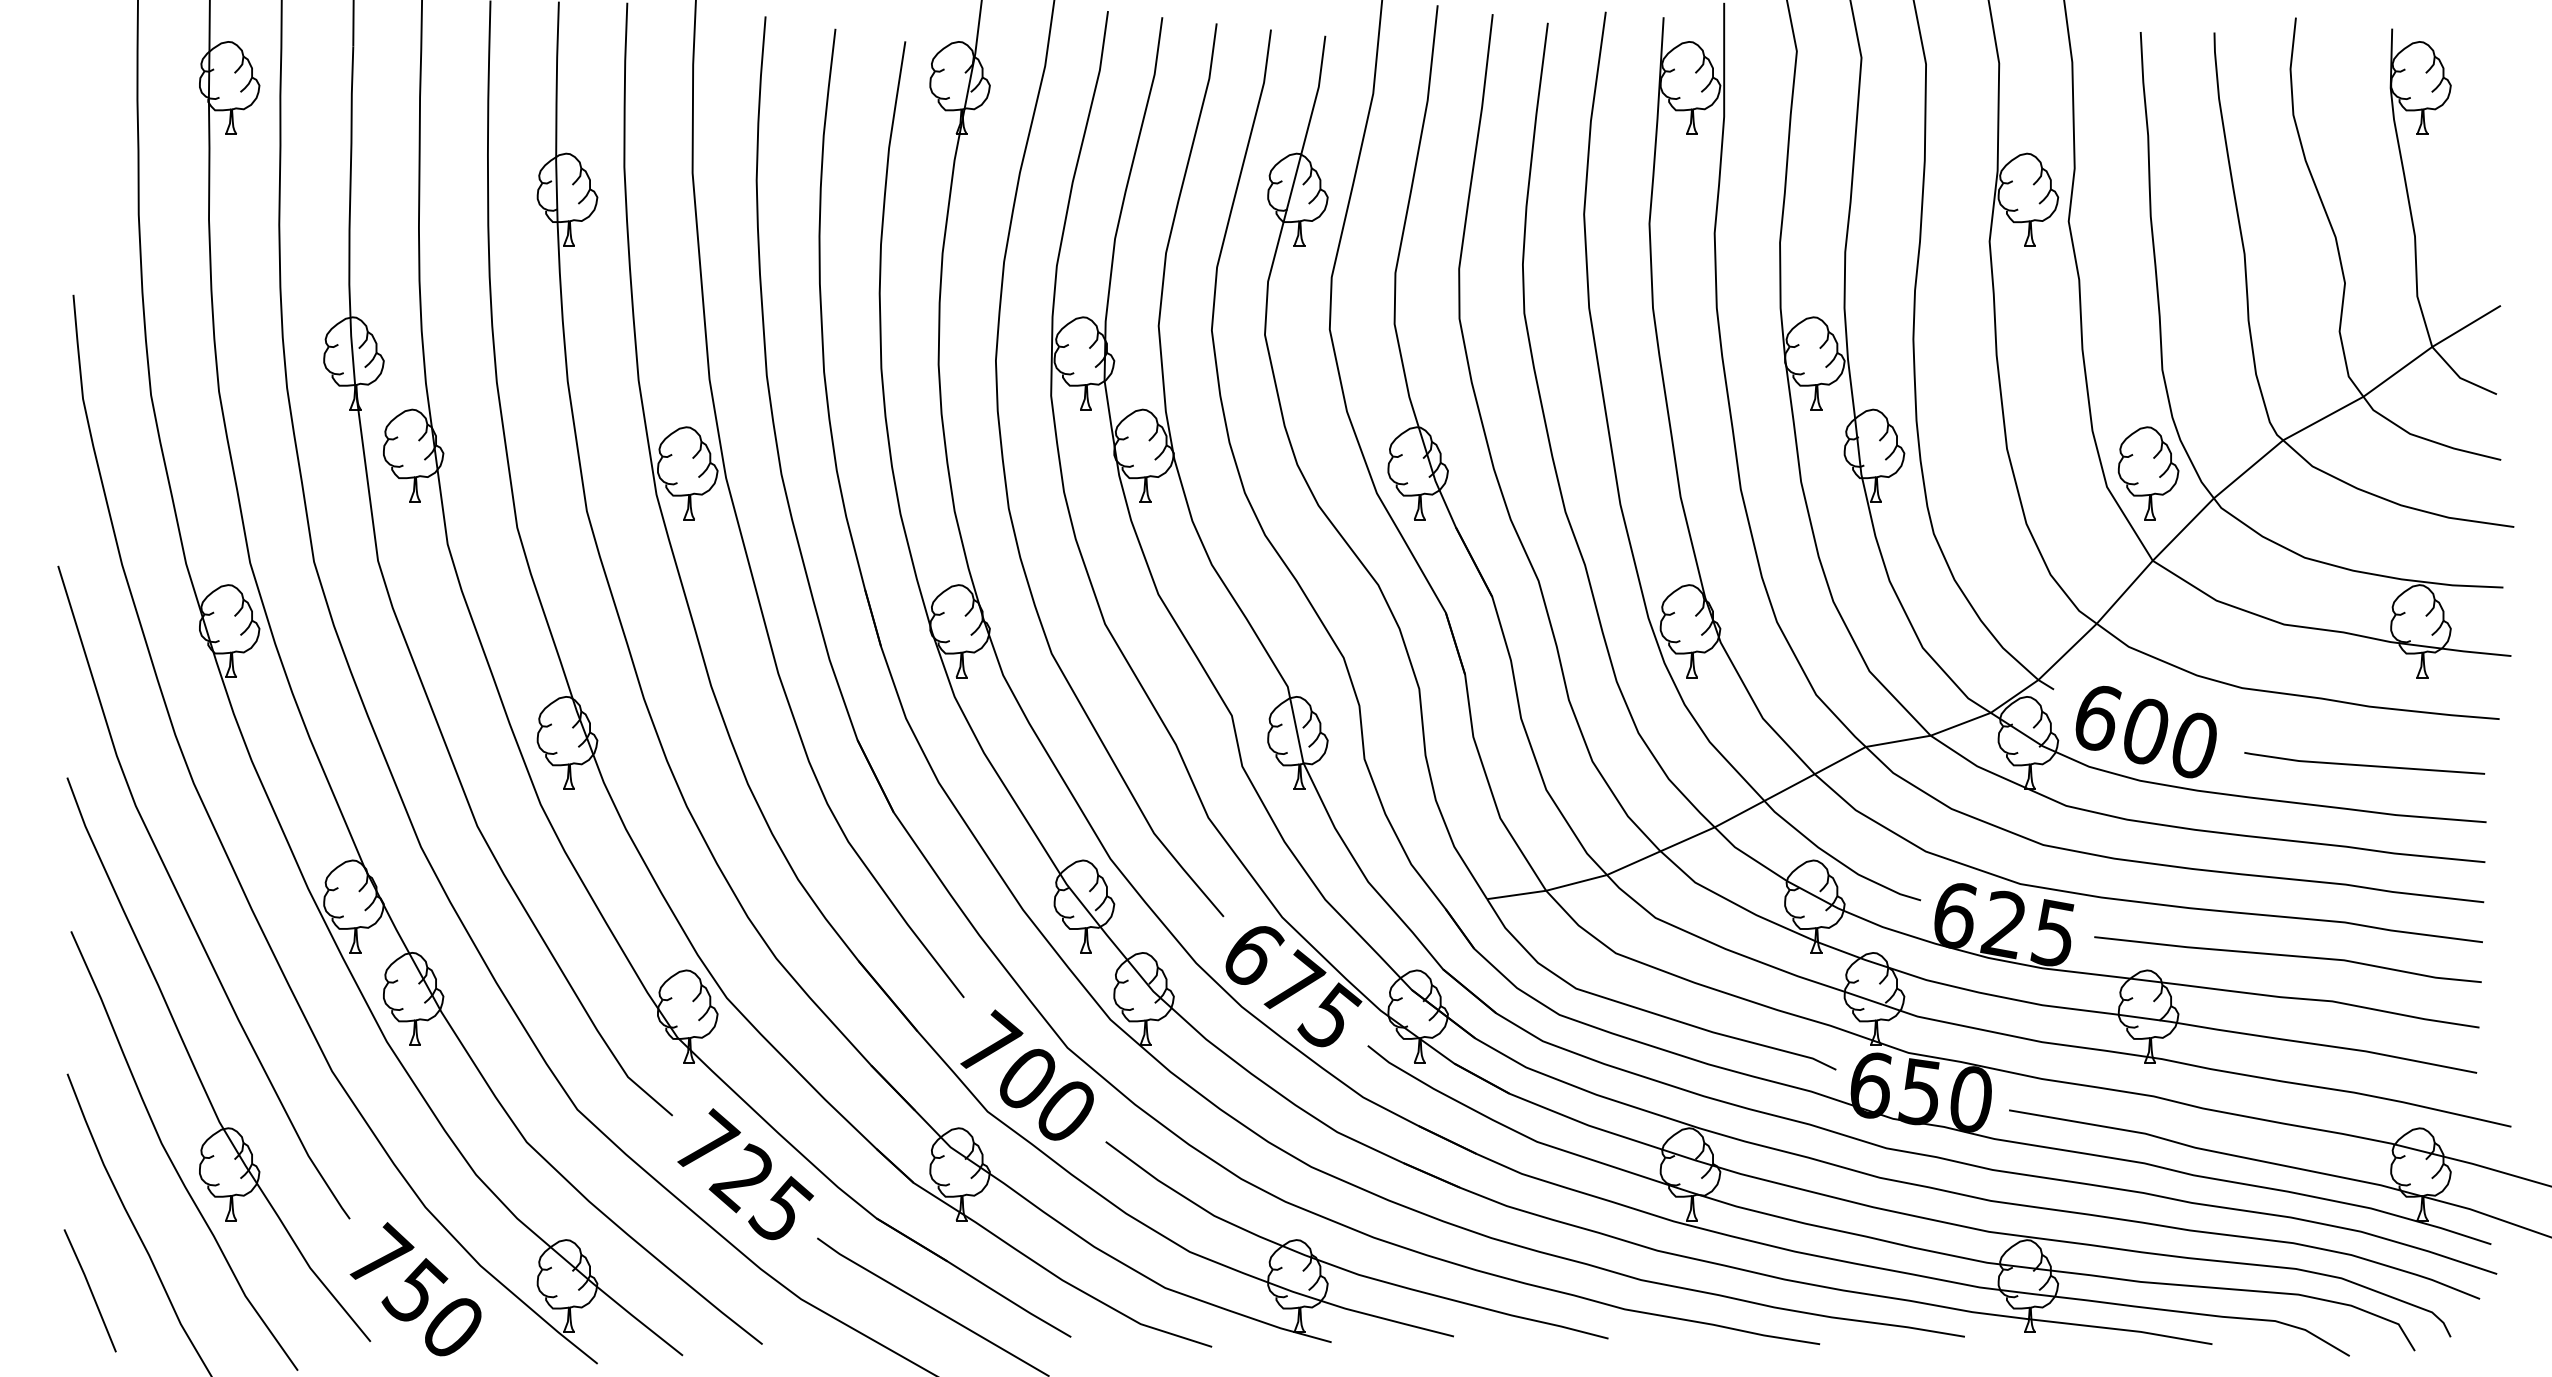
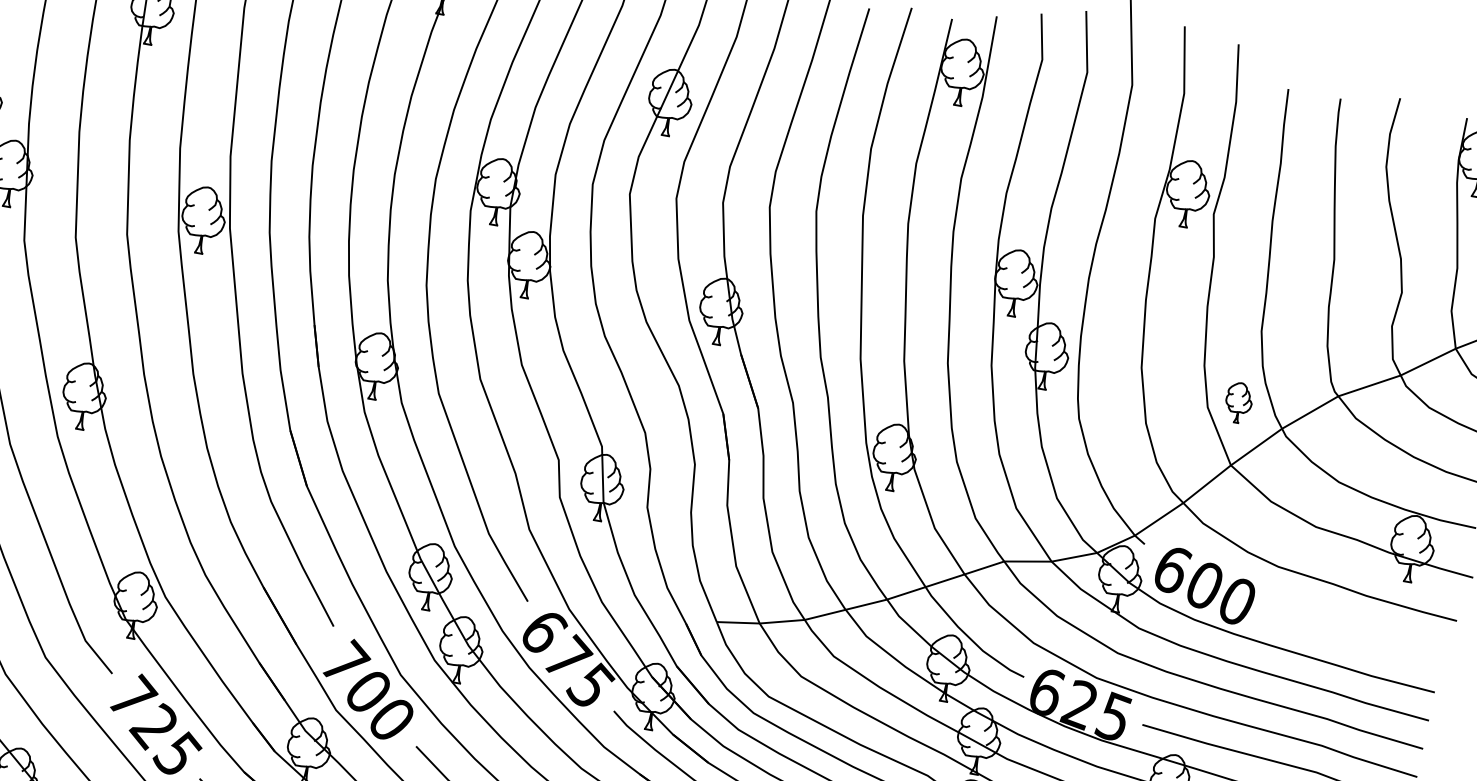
part: (2148, 473) -> (1238, 402), size x0.6
line: (2364, 764) -> (1355, 636), removed

